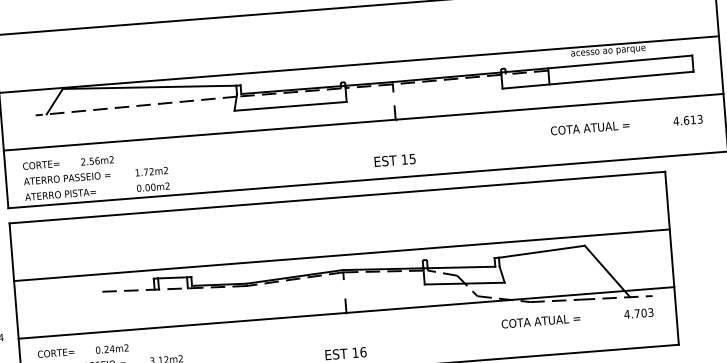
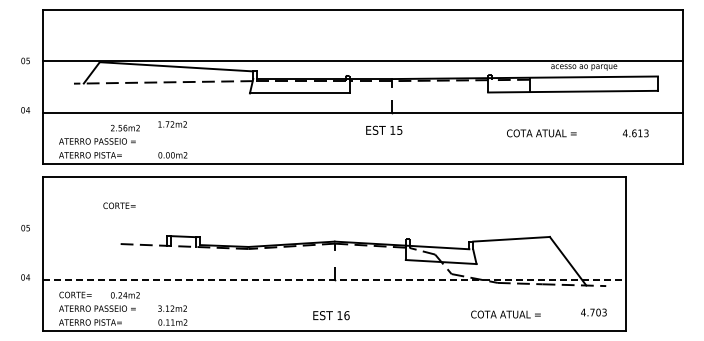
text: (687, 120) -> (635, 133), moved
text: (589, 128) -> (541, 133), moved
text: (395, 159) -> (384, 129), moved
text: (41, 164) -> (119, 205), moved
text: (151, 171) -> (172, 124), moved
line: (341, 255) -> (334, 228), removed
line: (347, 312) -> (335, 279), solid -> dashed
text: (638, 313) -> (593, 312), moved
text: (540, 321) -> (505, 314), moved

